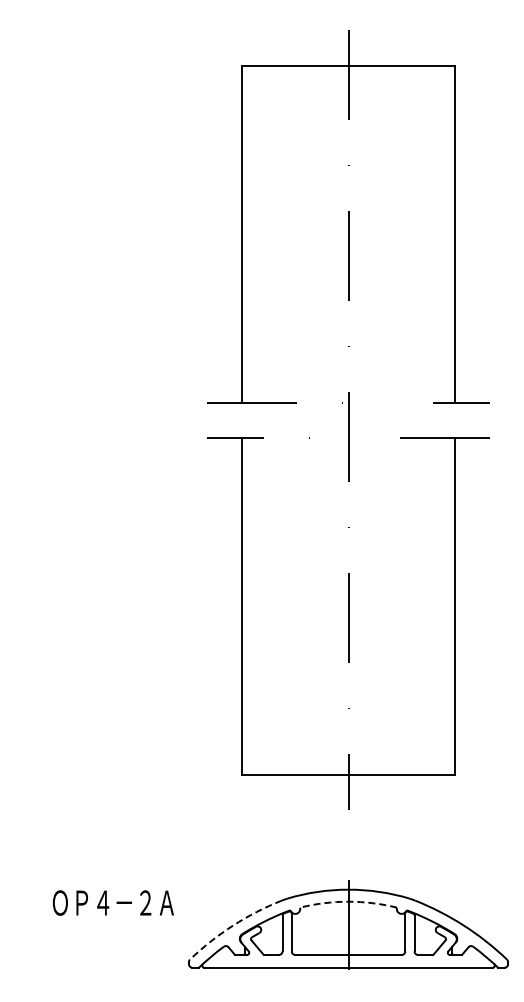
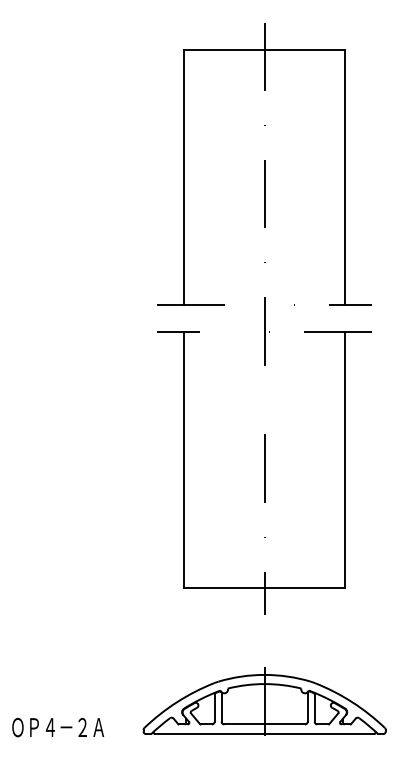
arc: (348, 901) -> (264, 683), dashed -> solid
text: (112, 902) -> (57, 727), moved
arc: (233, 925) -> (177, 702), dashed -> solid

